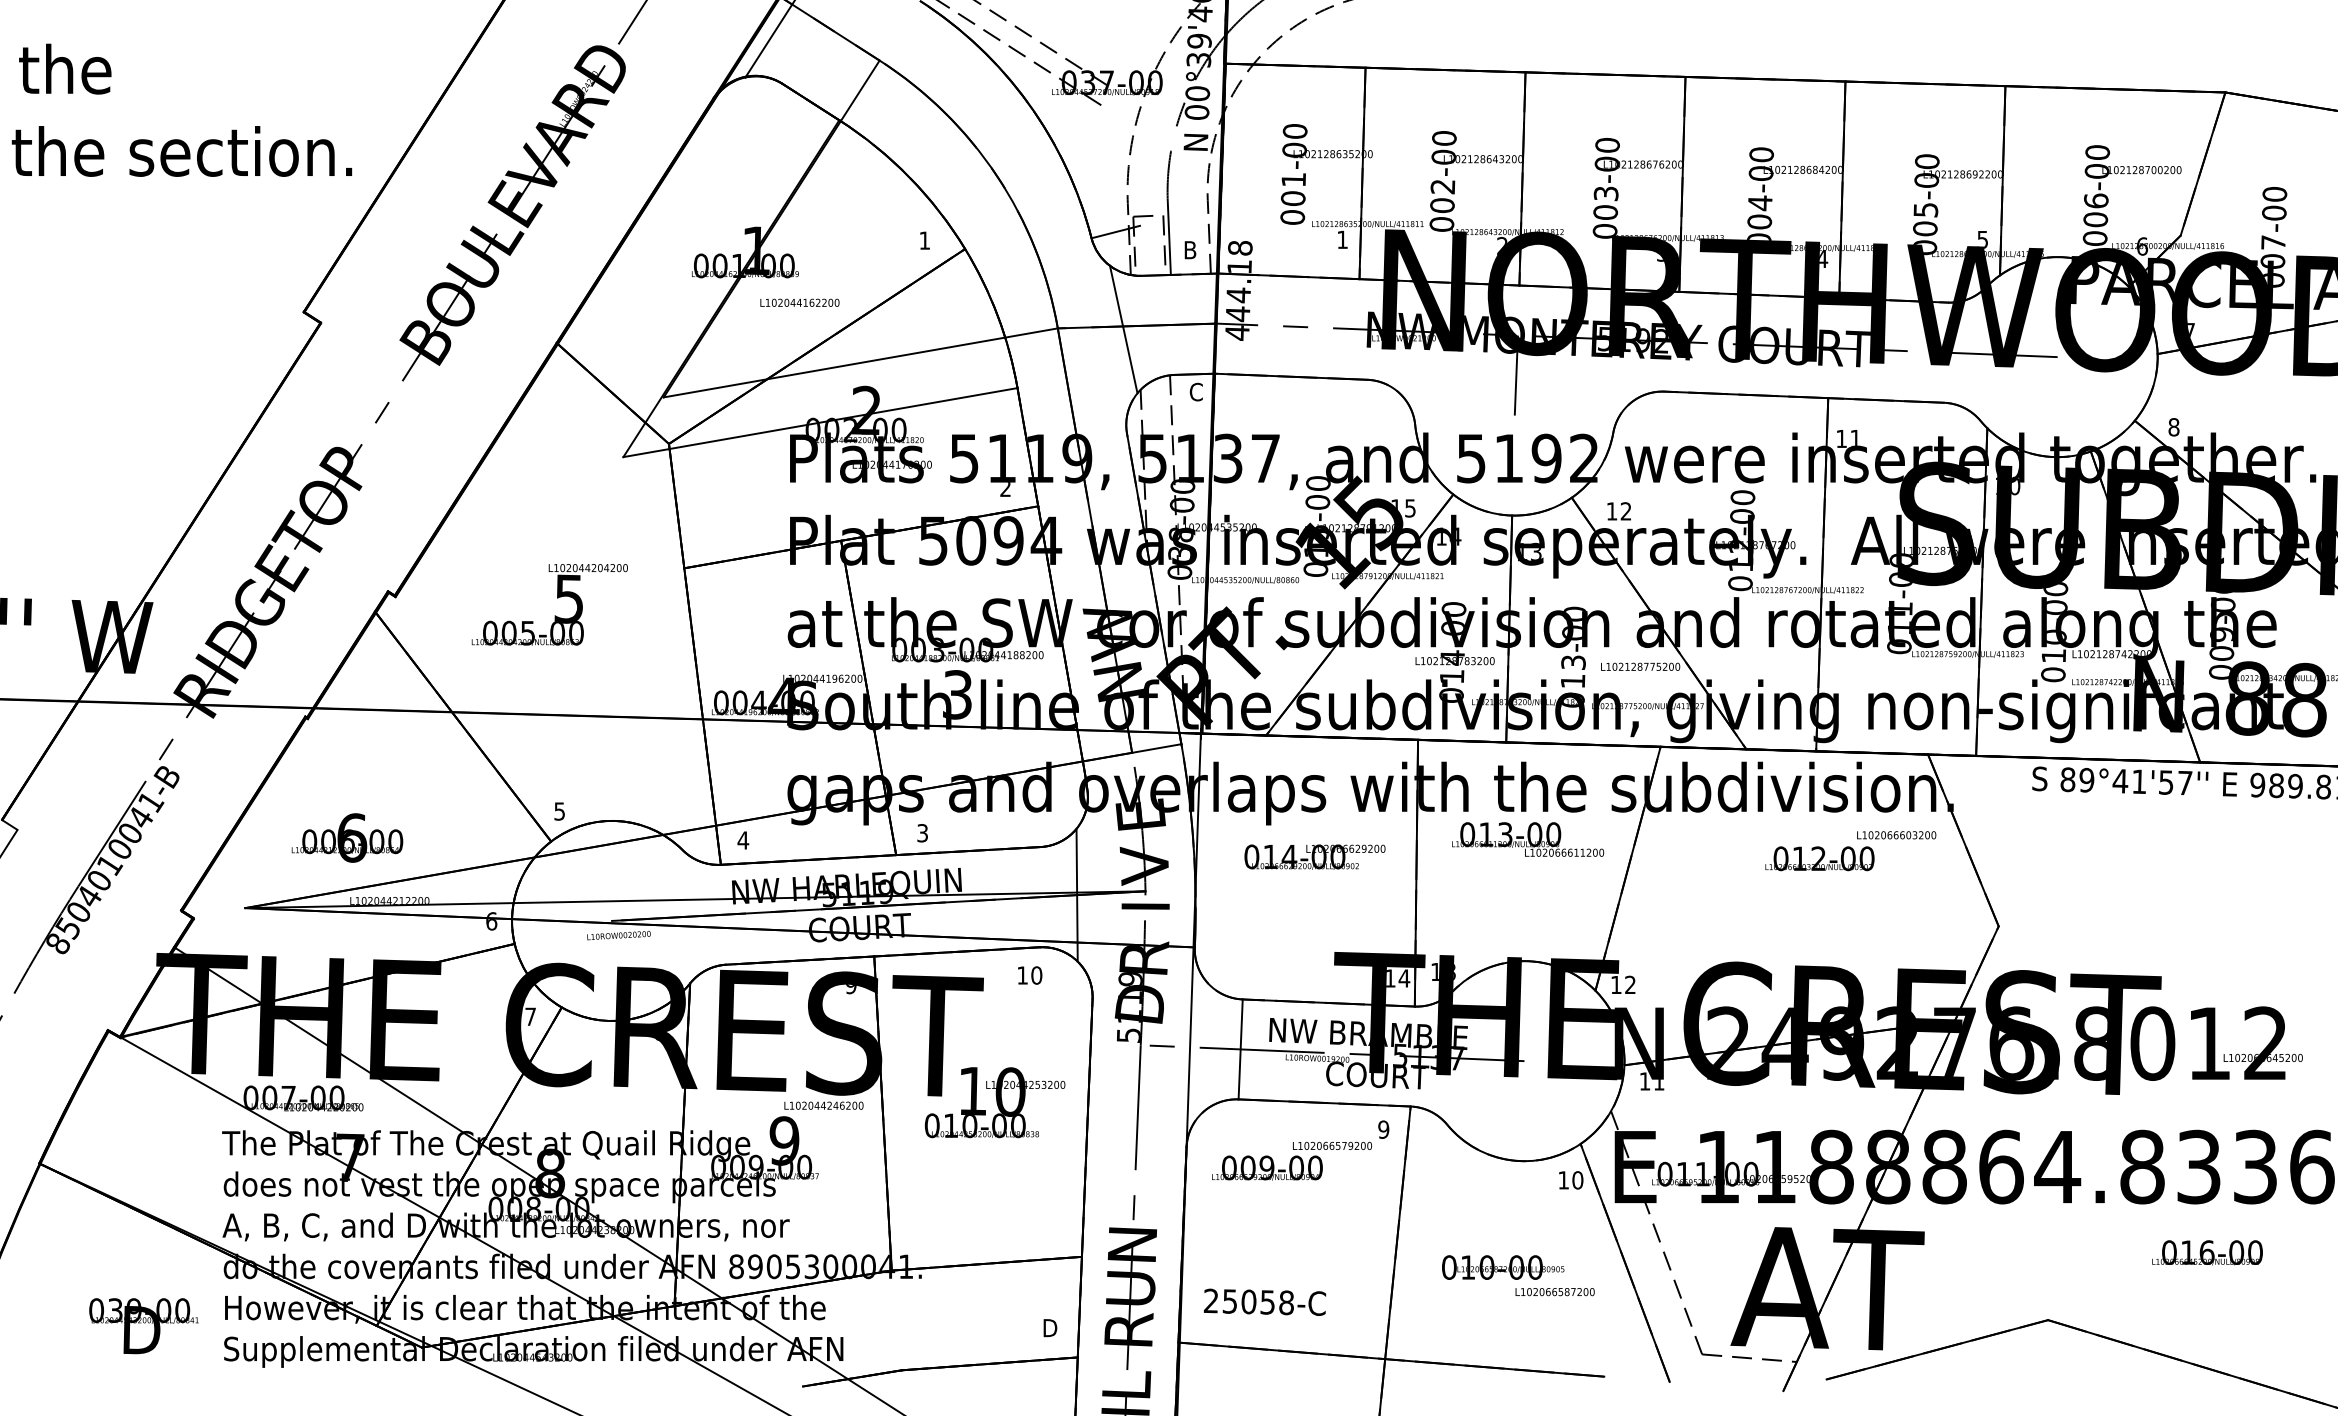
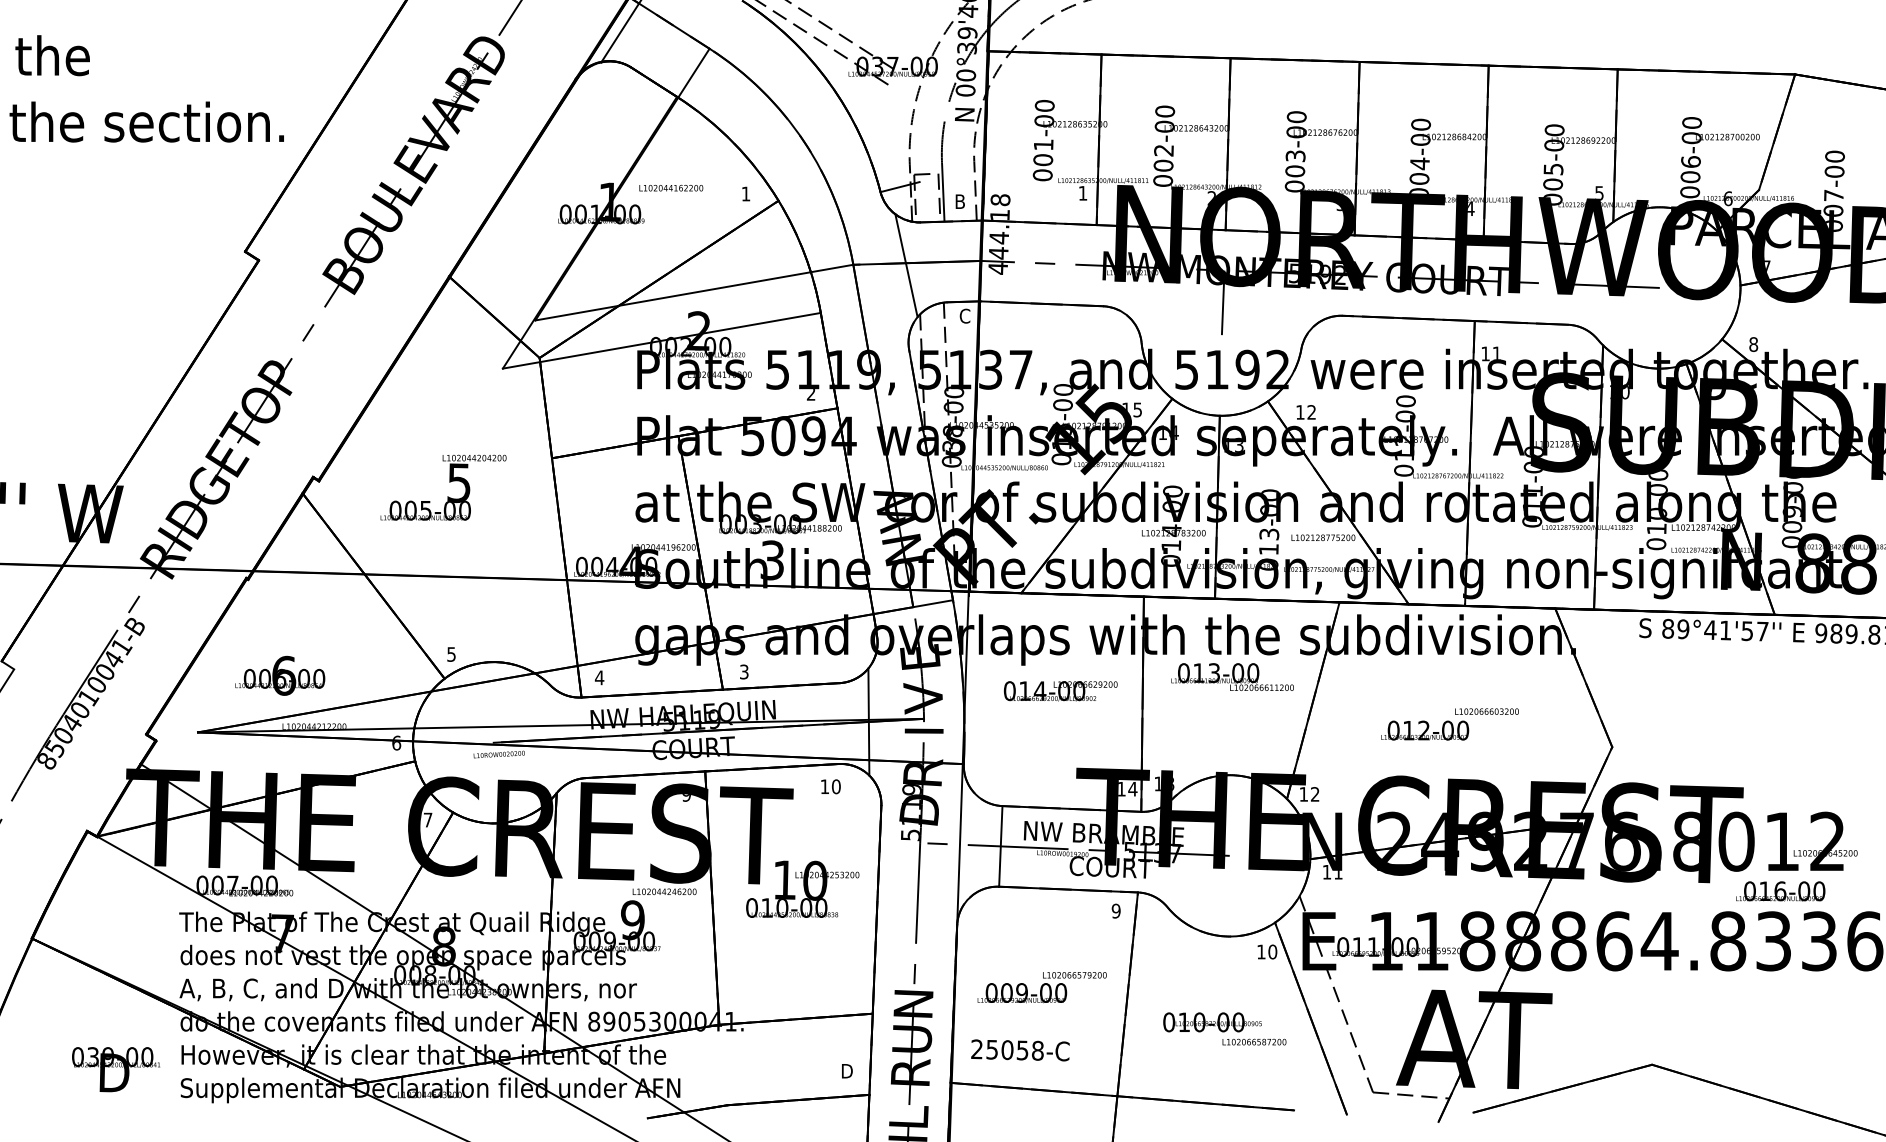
text: (800, 301) -> (671, 187), moved
text: (1850, 851) -> (1449, 724), moved
text: (1291, 1161) -> (1041, 987), moved
text: (2207, 1252) -> (1780, 891), moved

